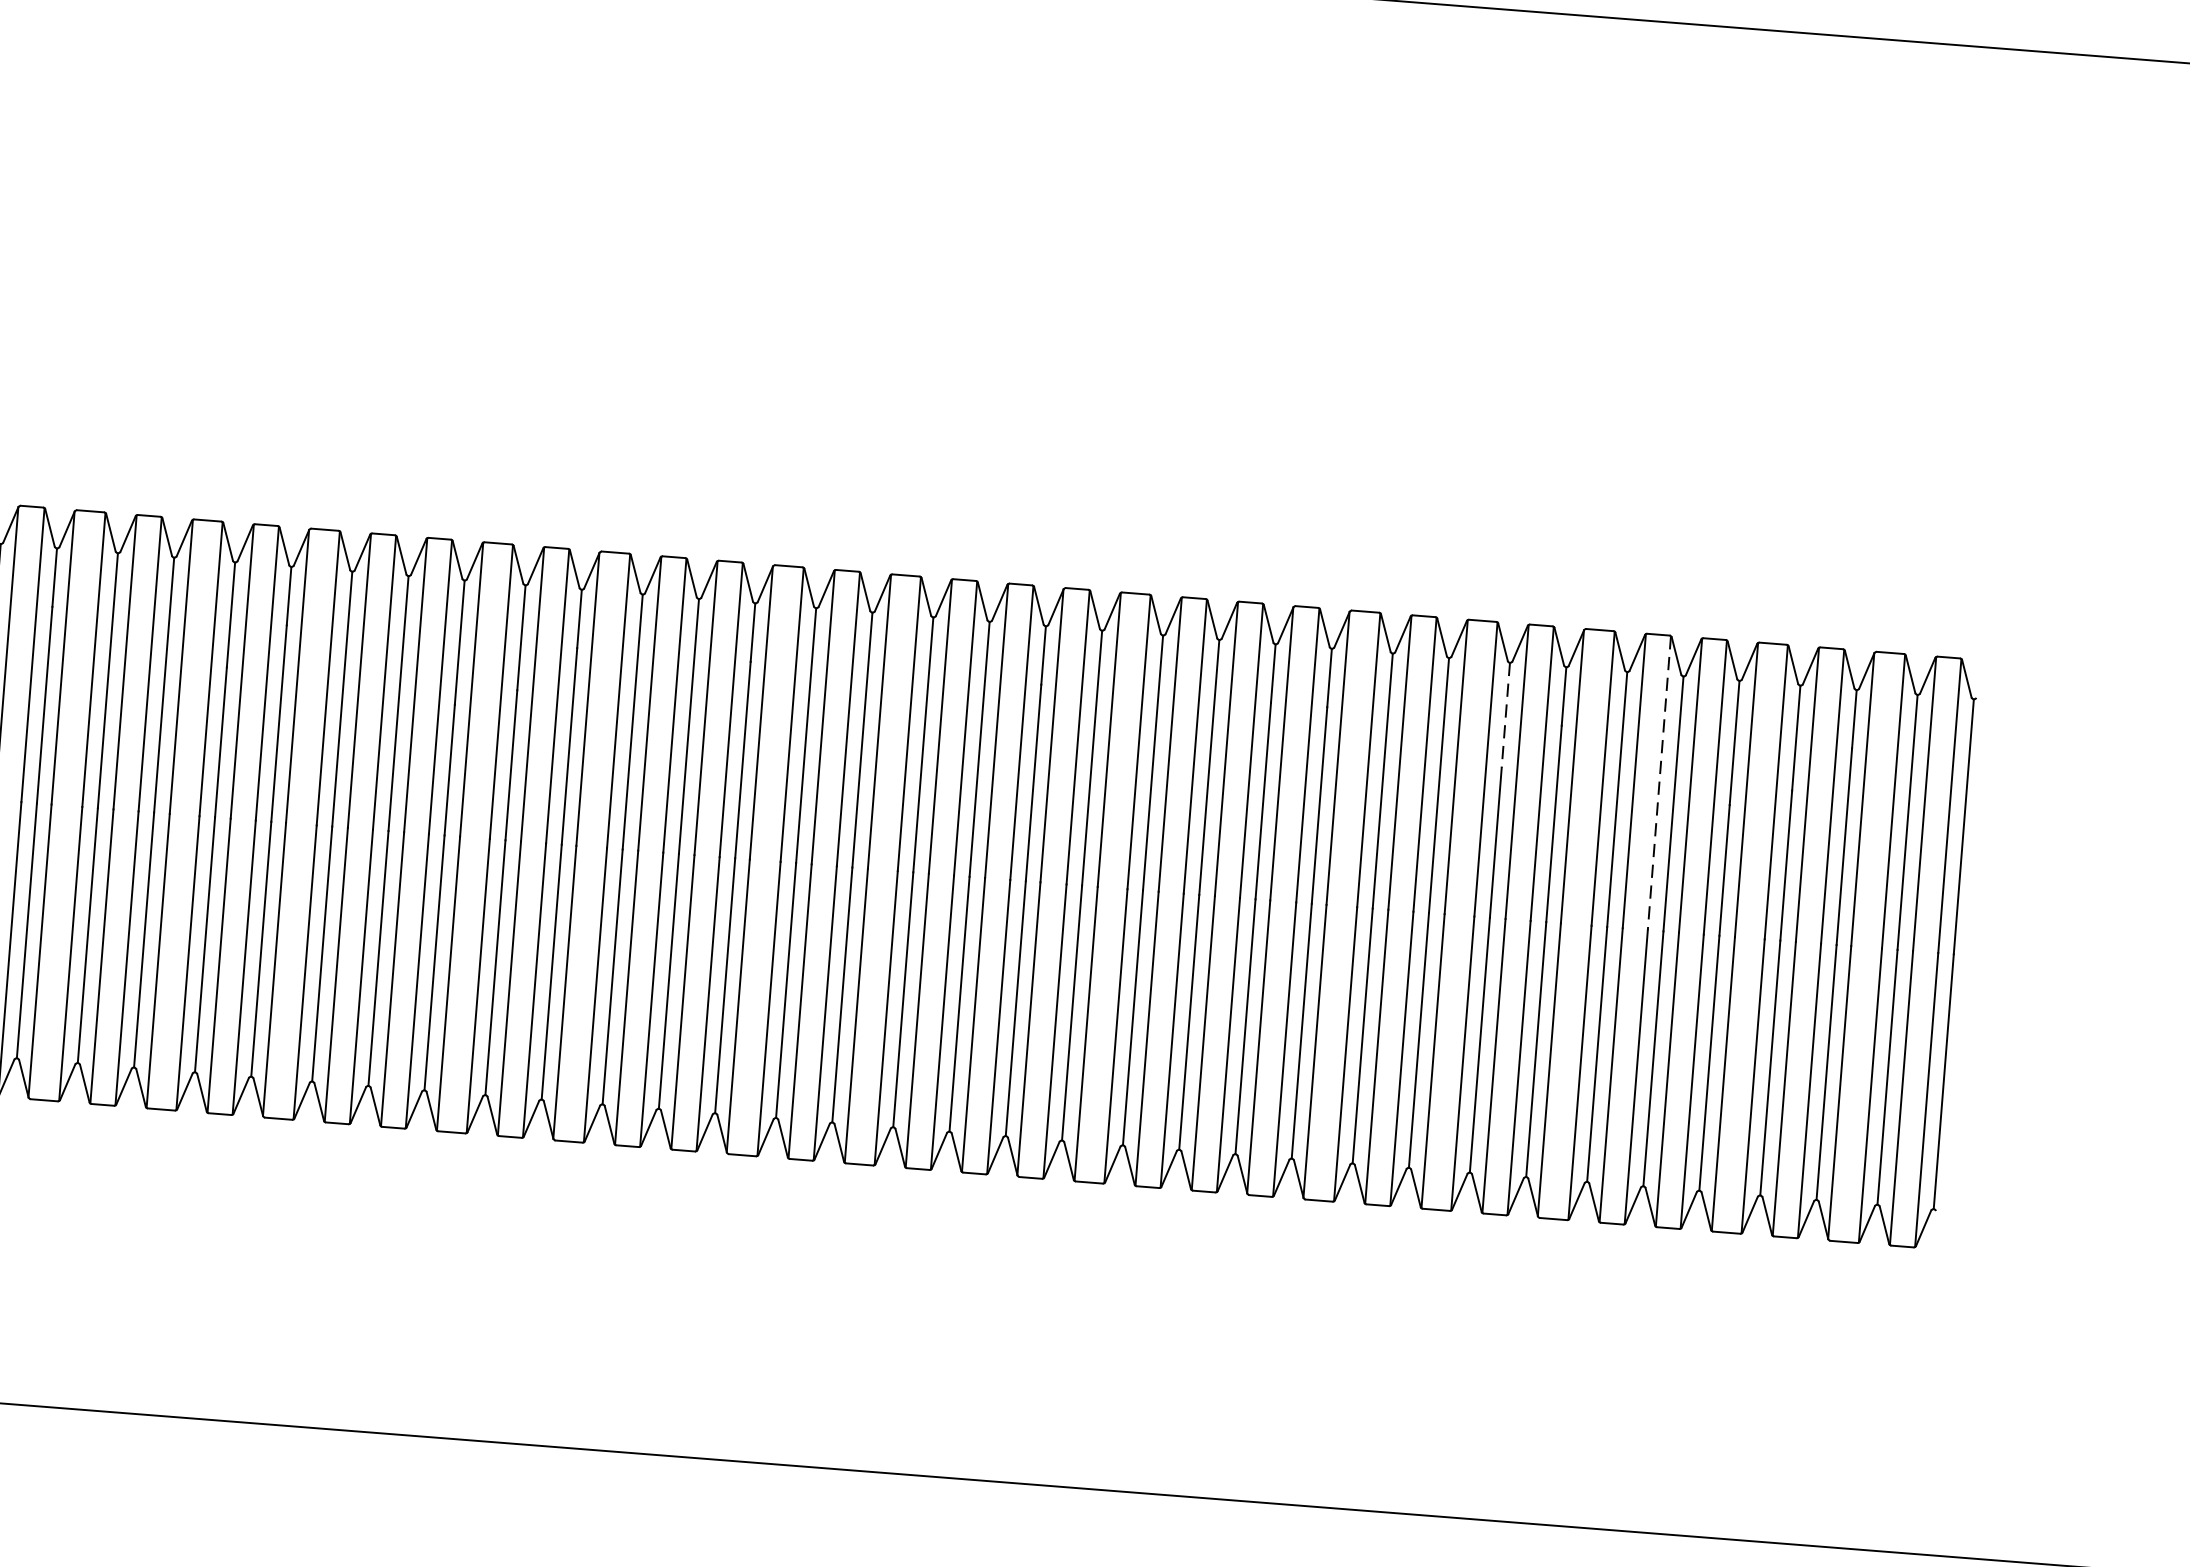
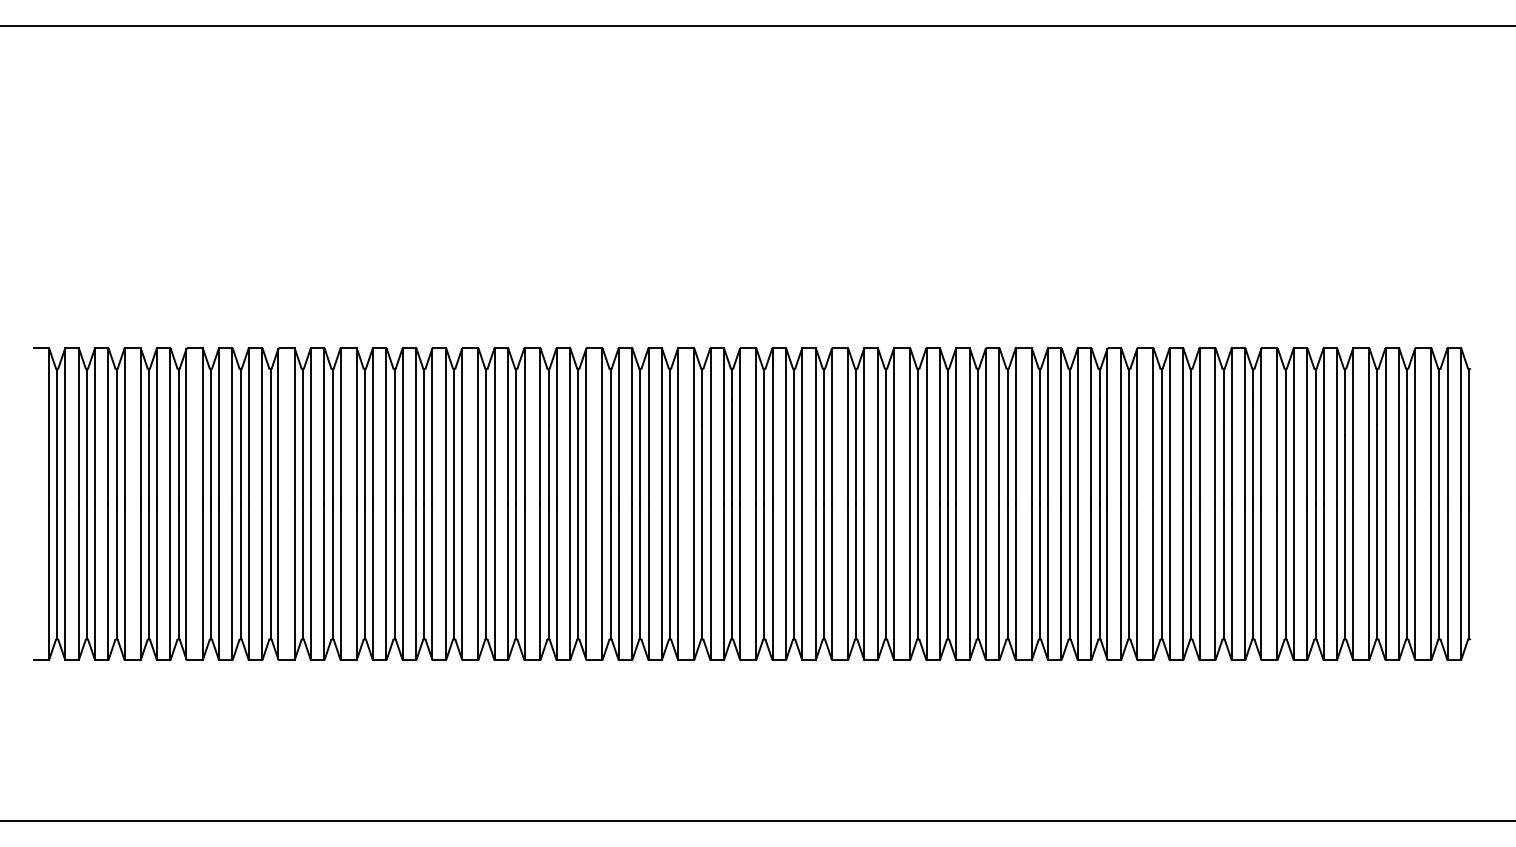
line: (1505, 714) -> (1223, 396), dashed -> solid
line: (1659, 783) -> (1307, 426), dashed -> solid

